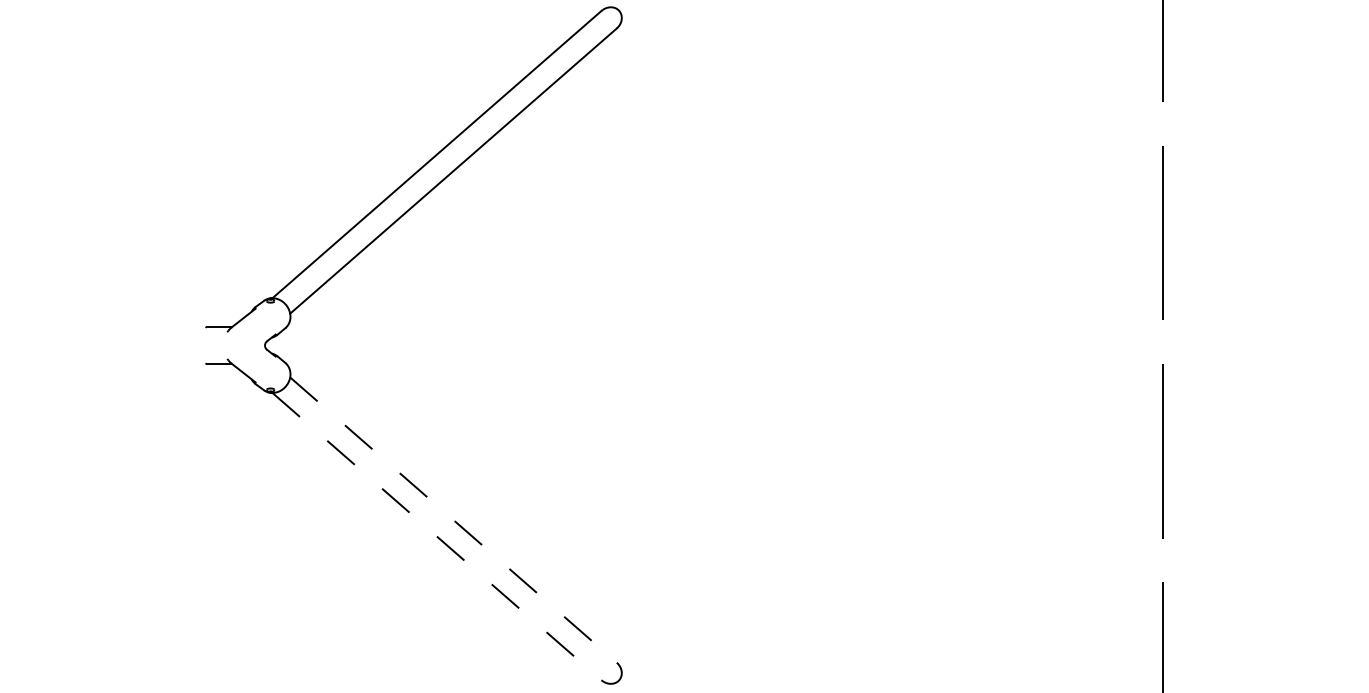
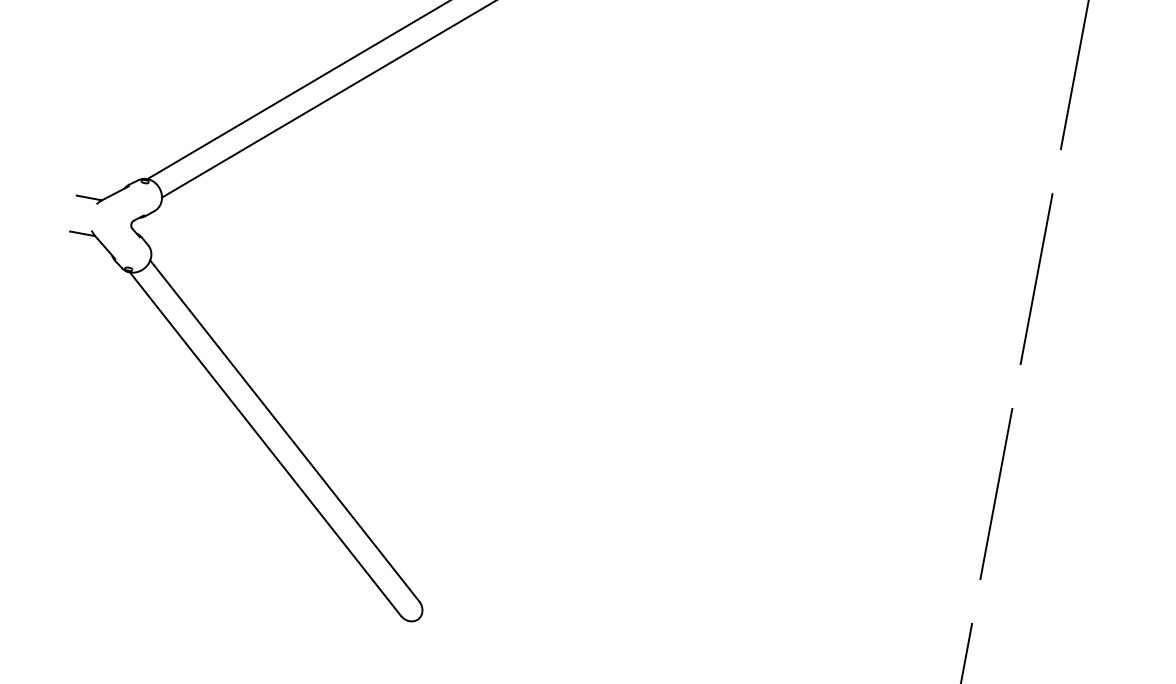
line: (453, 520) -> (284, 431), dashed -> solid
line: (437, 536) -> (265, 444), dashed -> solid

